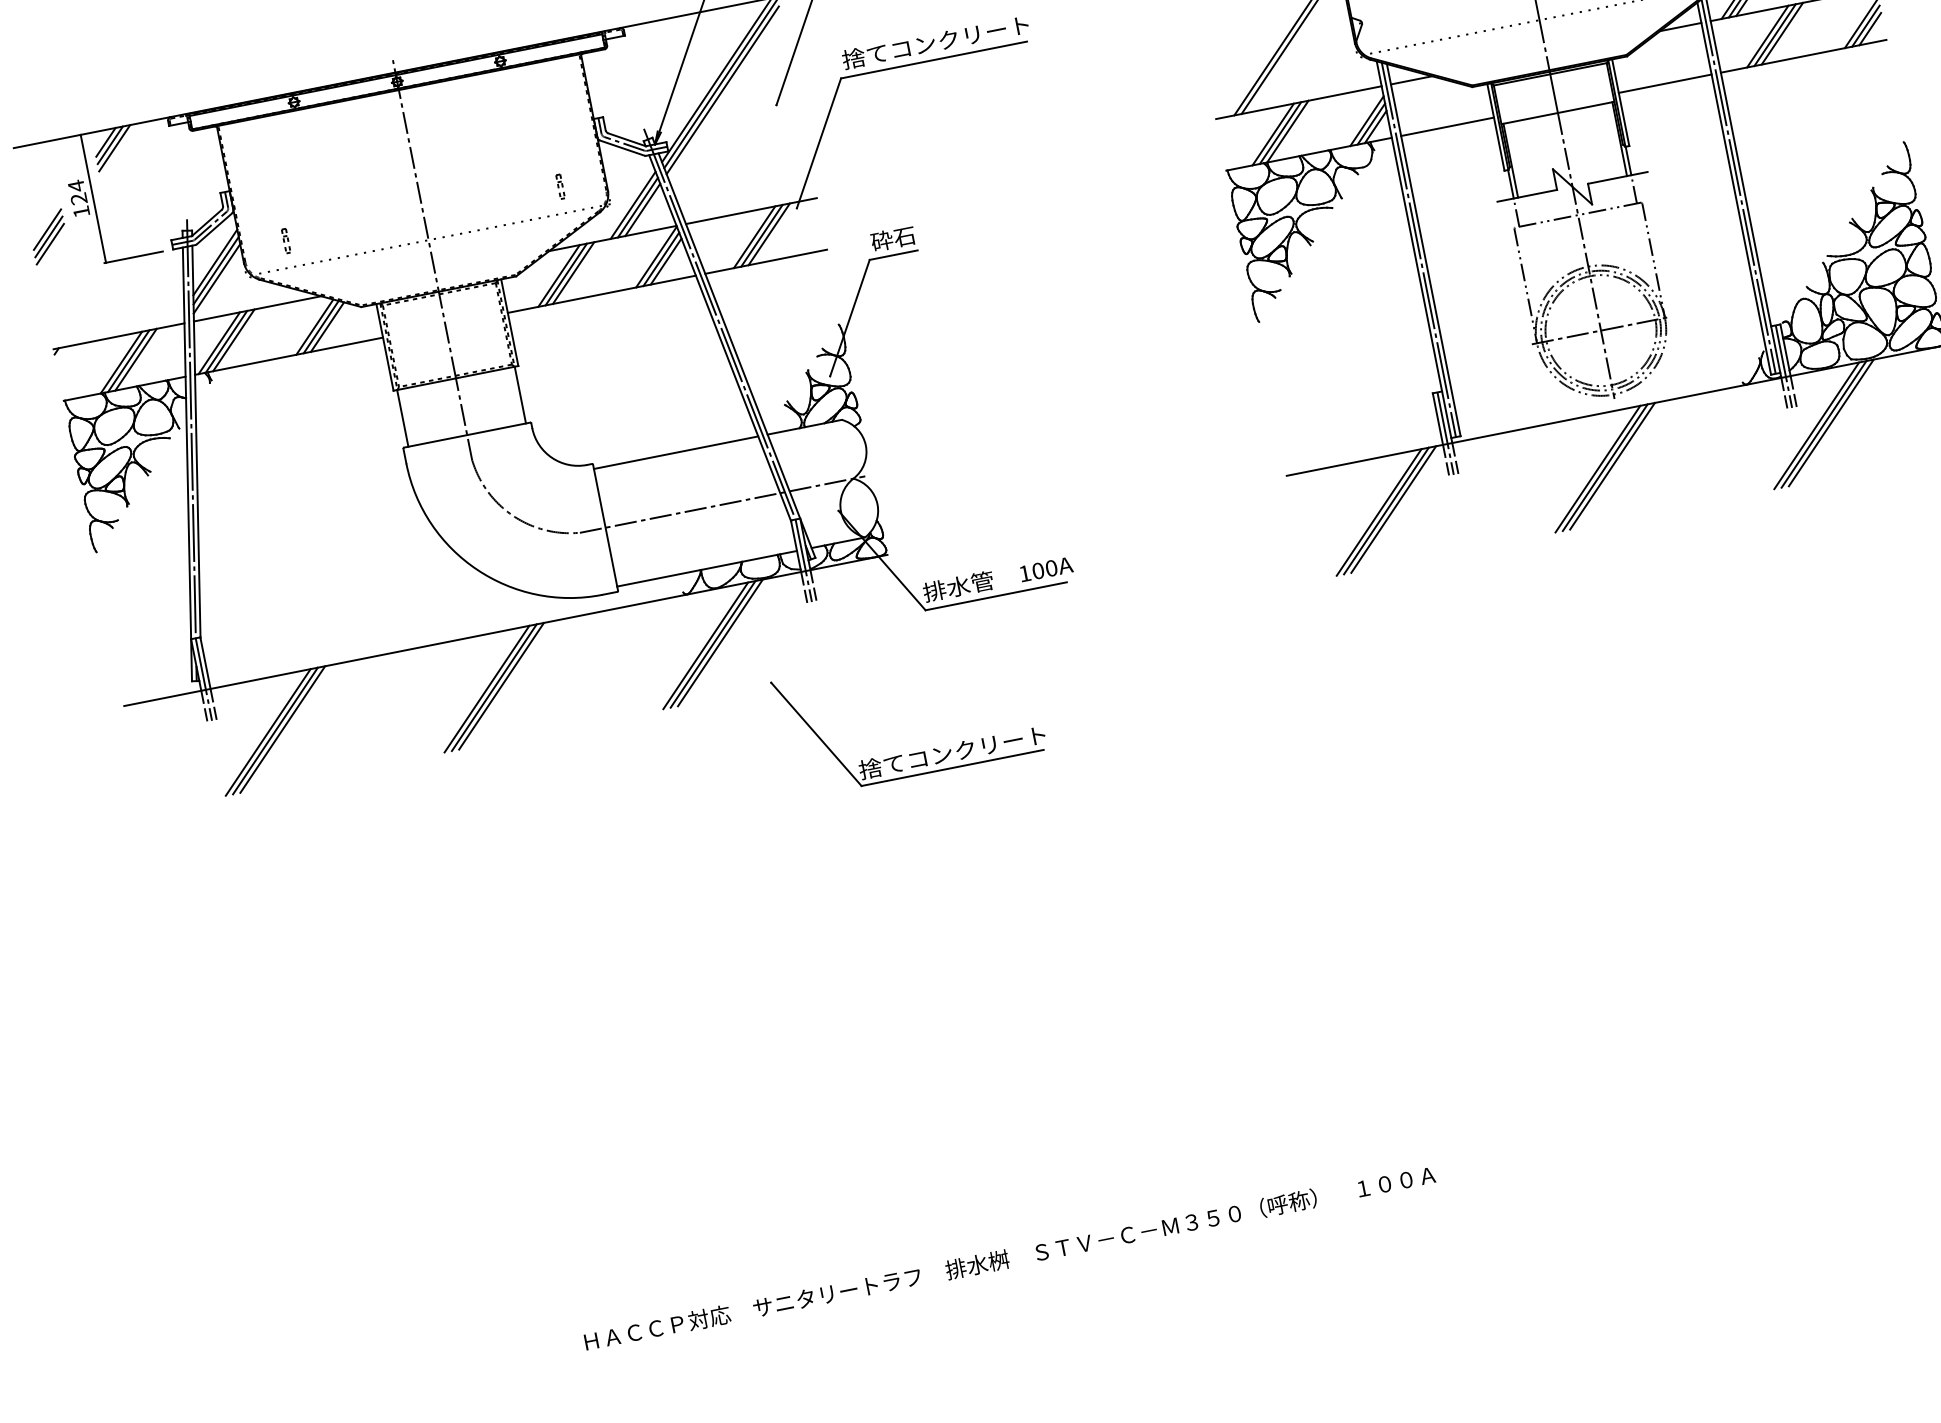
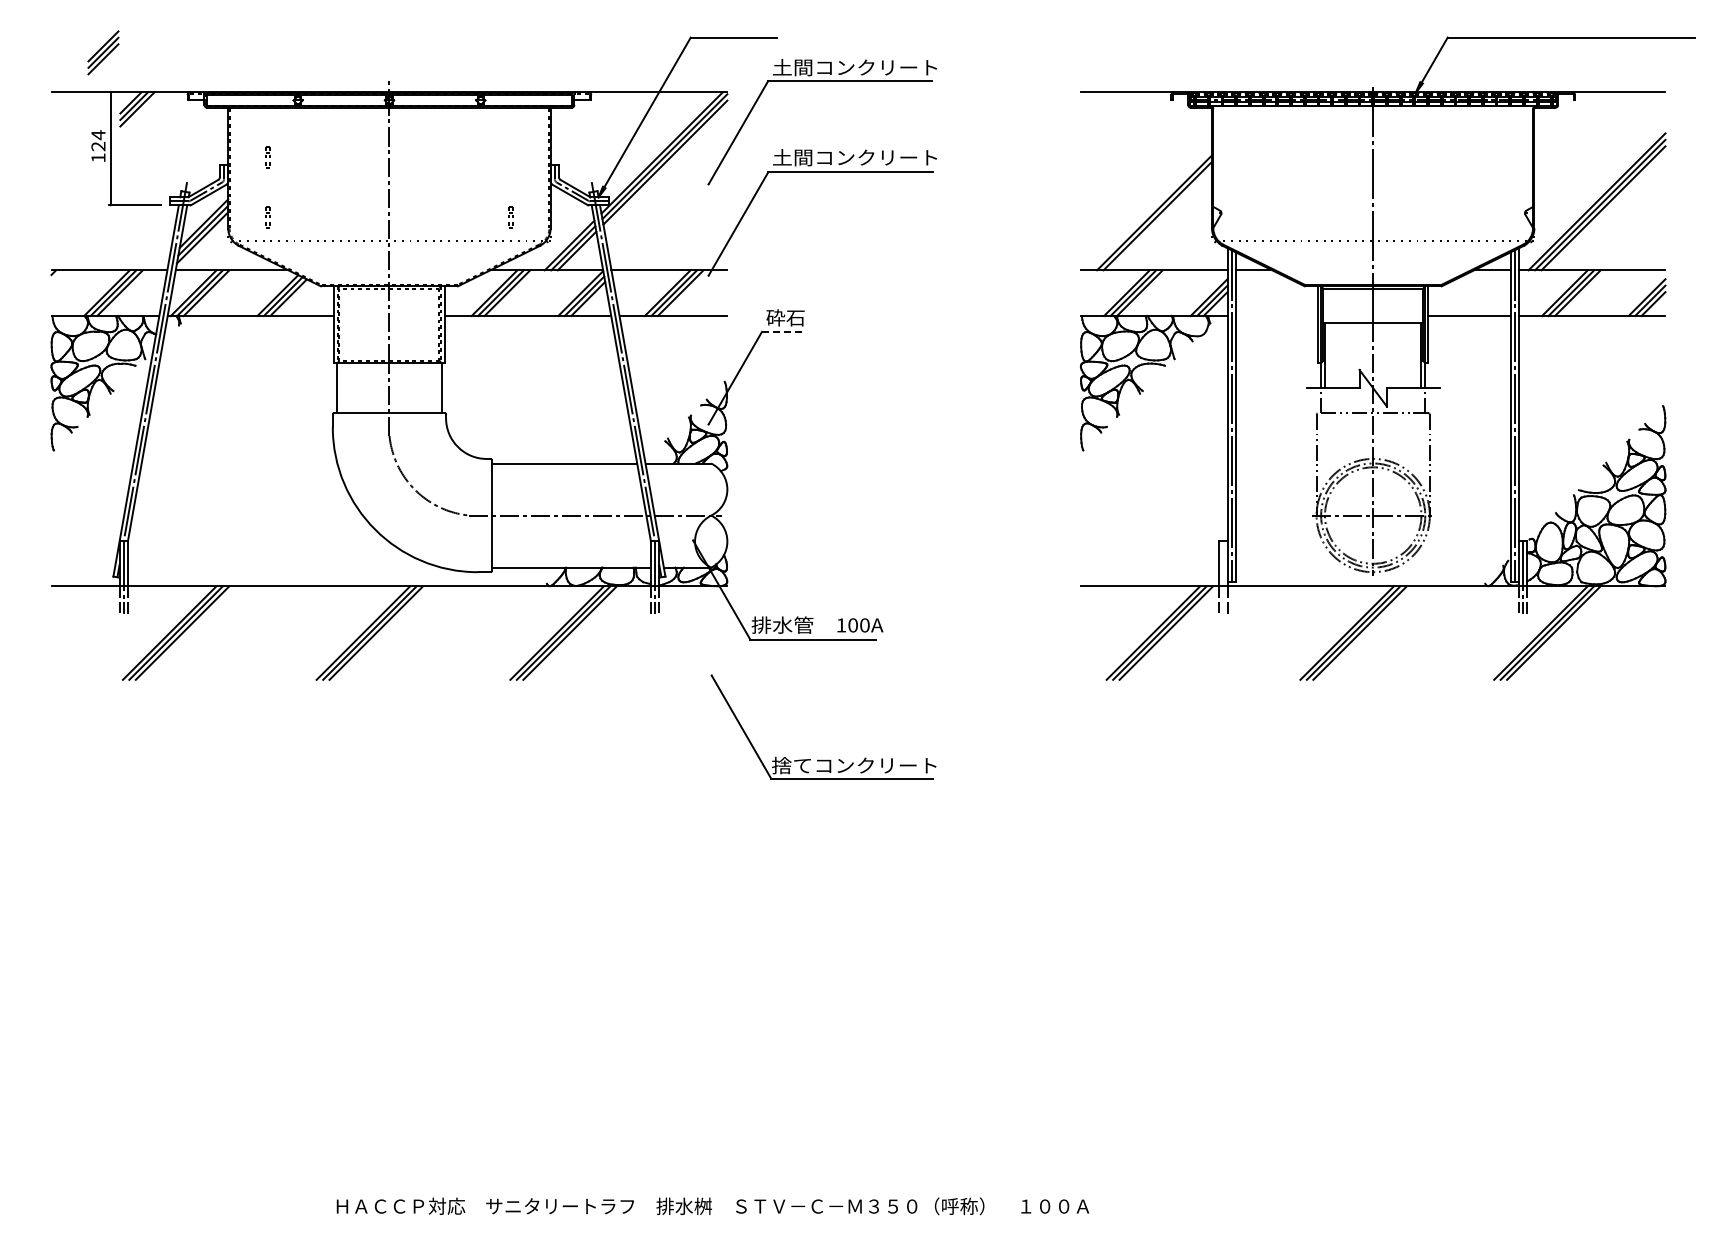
text: (865, 56) -> (792, 157), 捨てコンクリート -> 土間コンクリート
line: (1447, 127) -> (1276, 316), removed
part: (272, 173) -> (267, 157), added
part: (48, 236) -> (103, 52), moved
line: (893, 254) -> (783, 331), solid -> dashed
line: (1445, 432) -> (1223, 576), removed
part: (916, 752) -> (823, 759), moved

